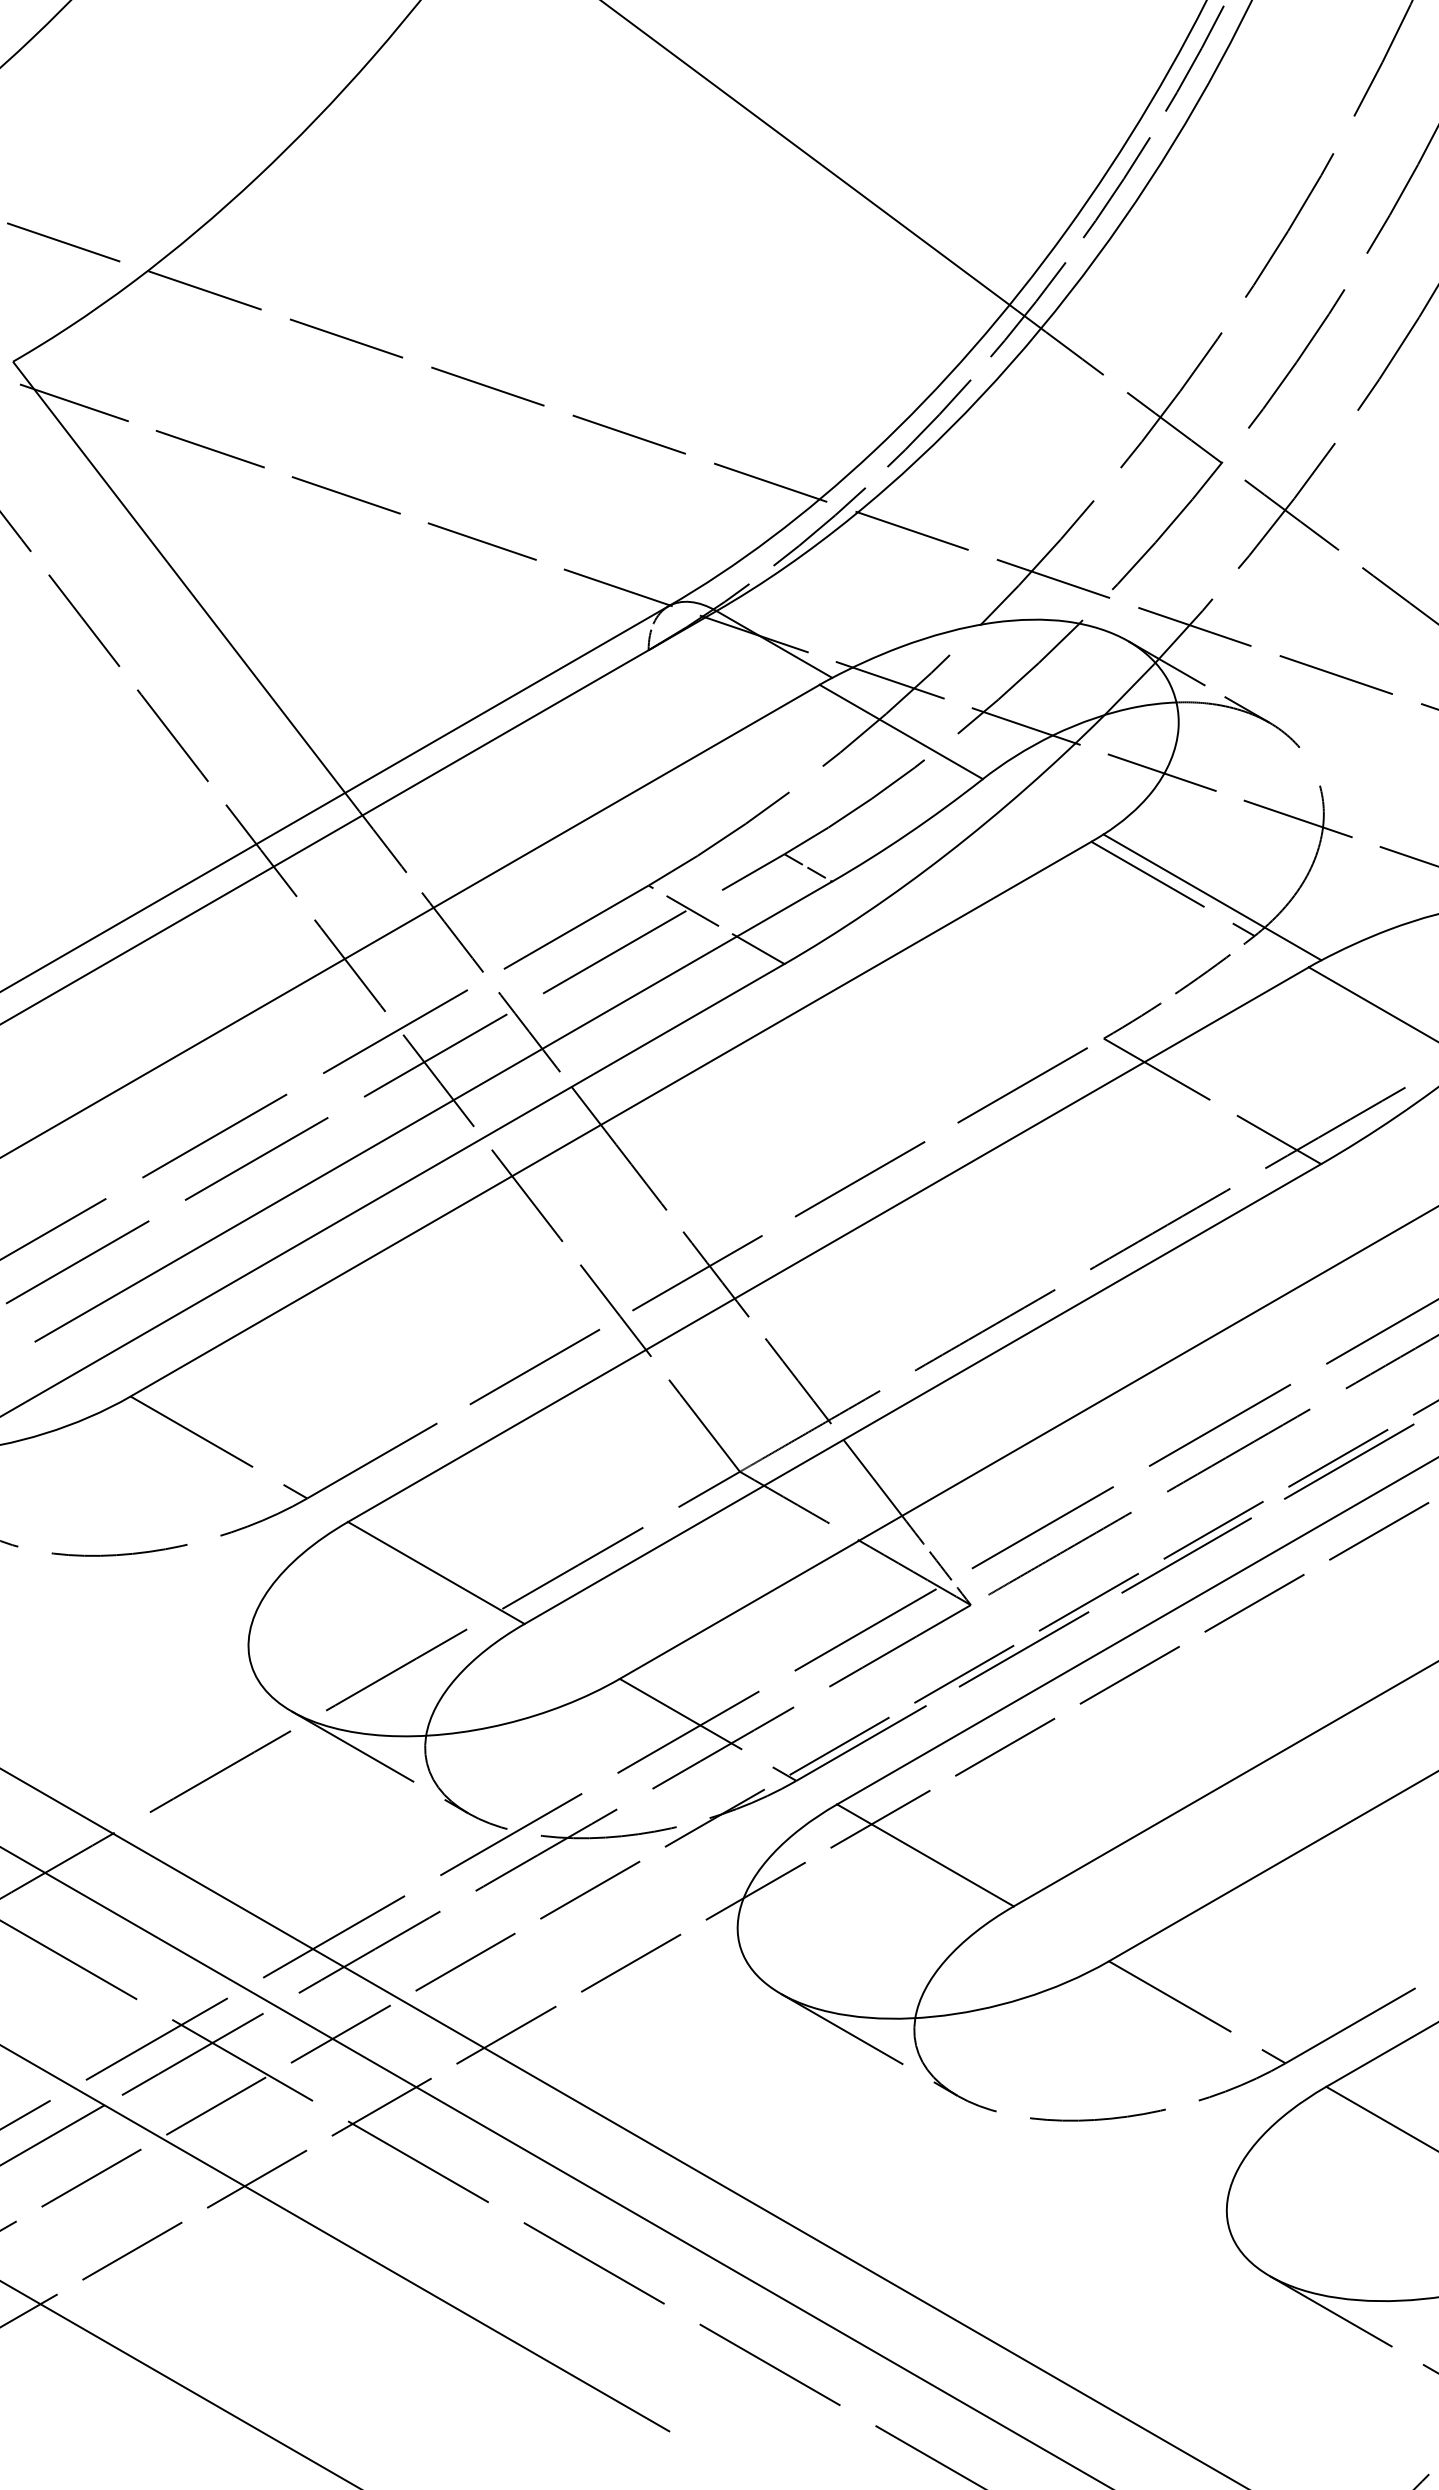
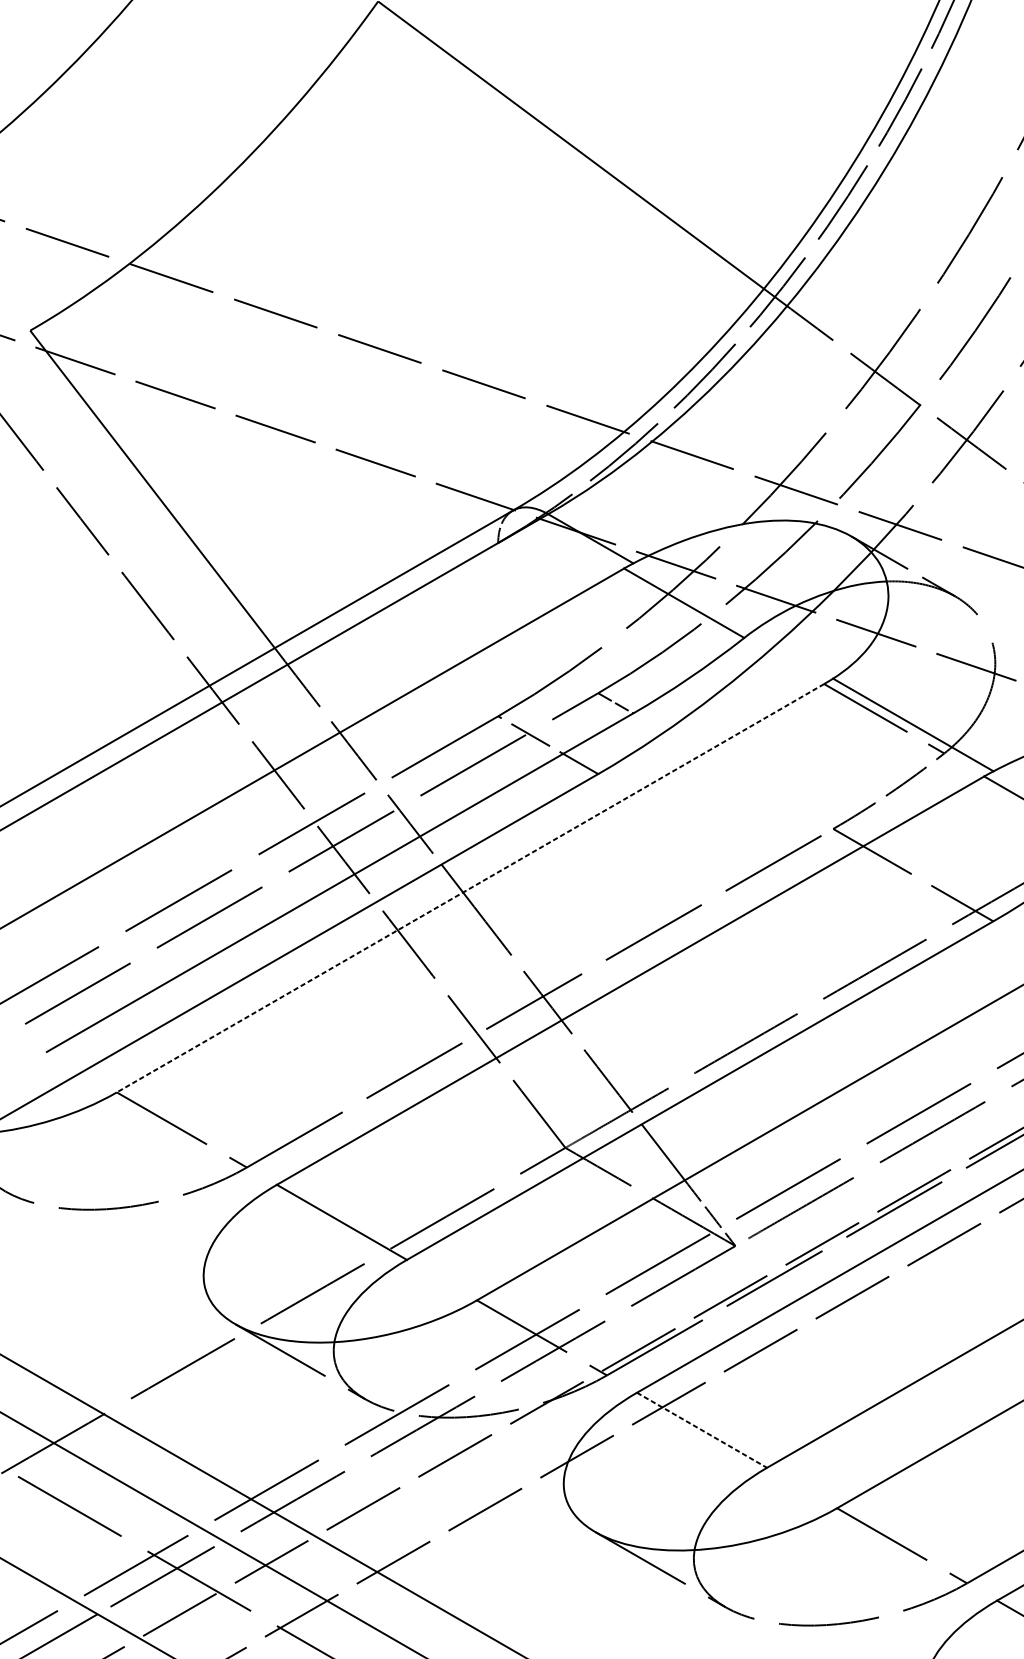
line: (611, 1119) -> (470, 888), solid -> dashed
line: (925, 1855) -> (702, 1430), solid -> dashed

